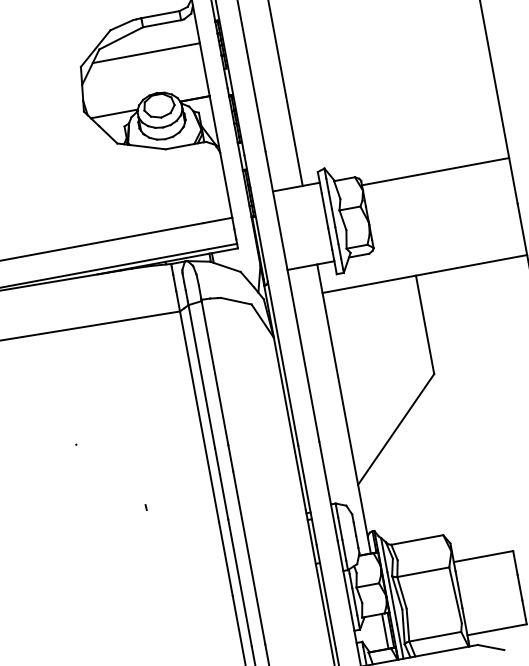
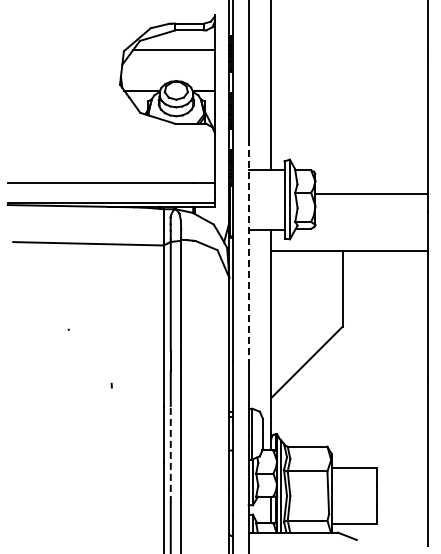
line: (435, 172) -> (371, 194), moved
line: (292, 296) -> (248, 249), solid -> dashed
line: (239, 583) -> (170, 454), solid -> dashed

